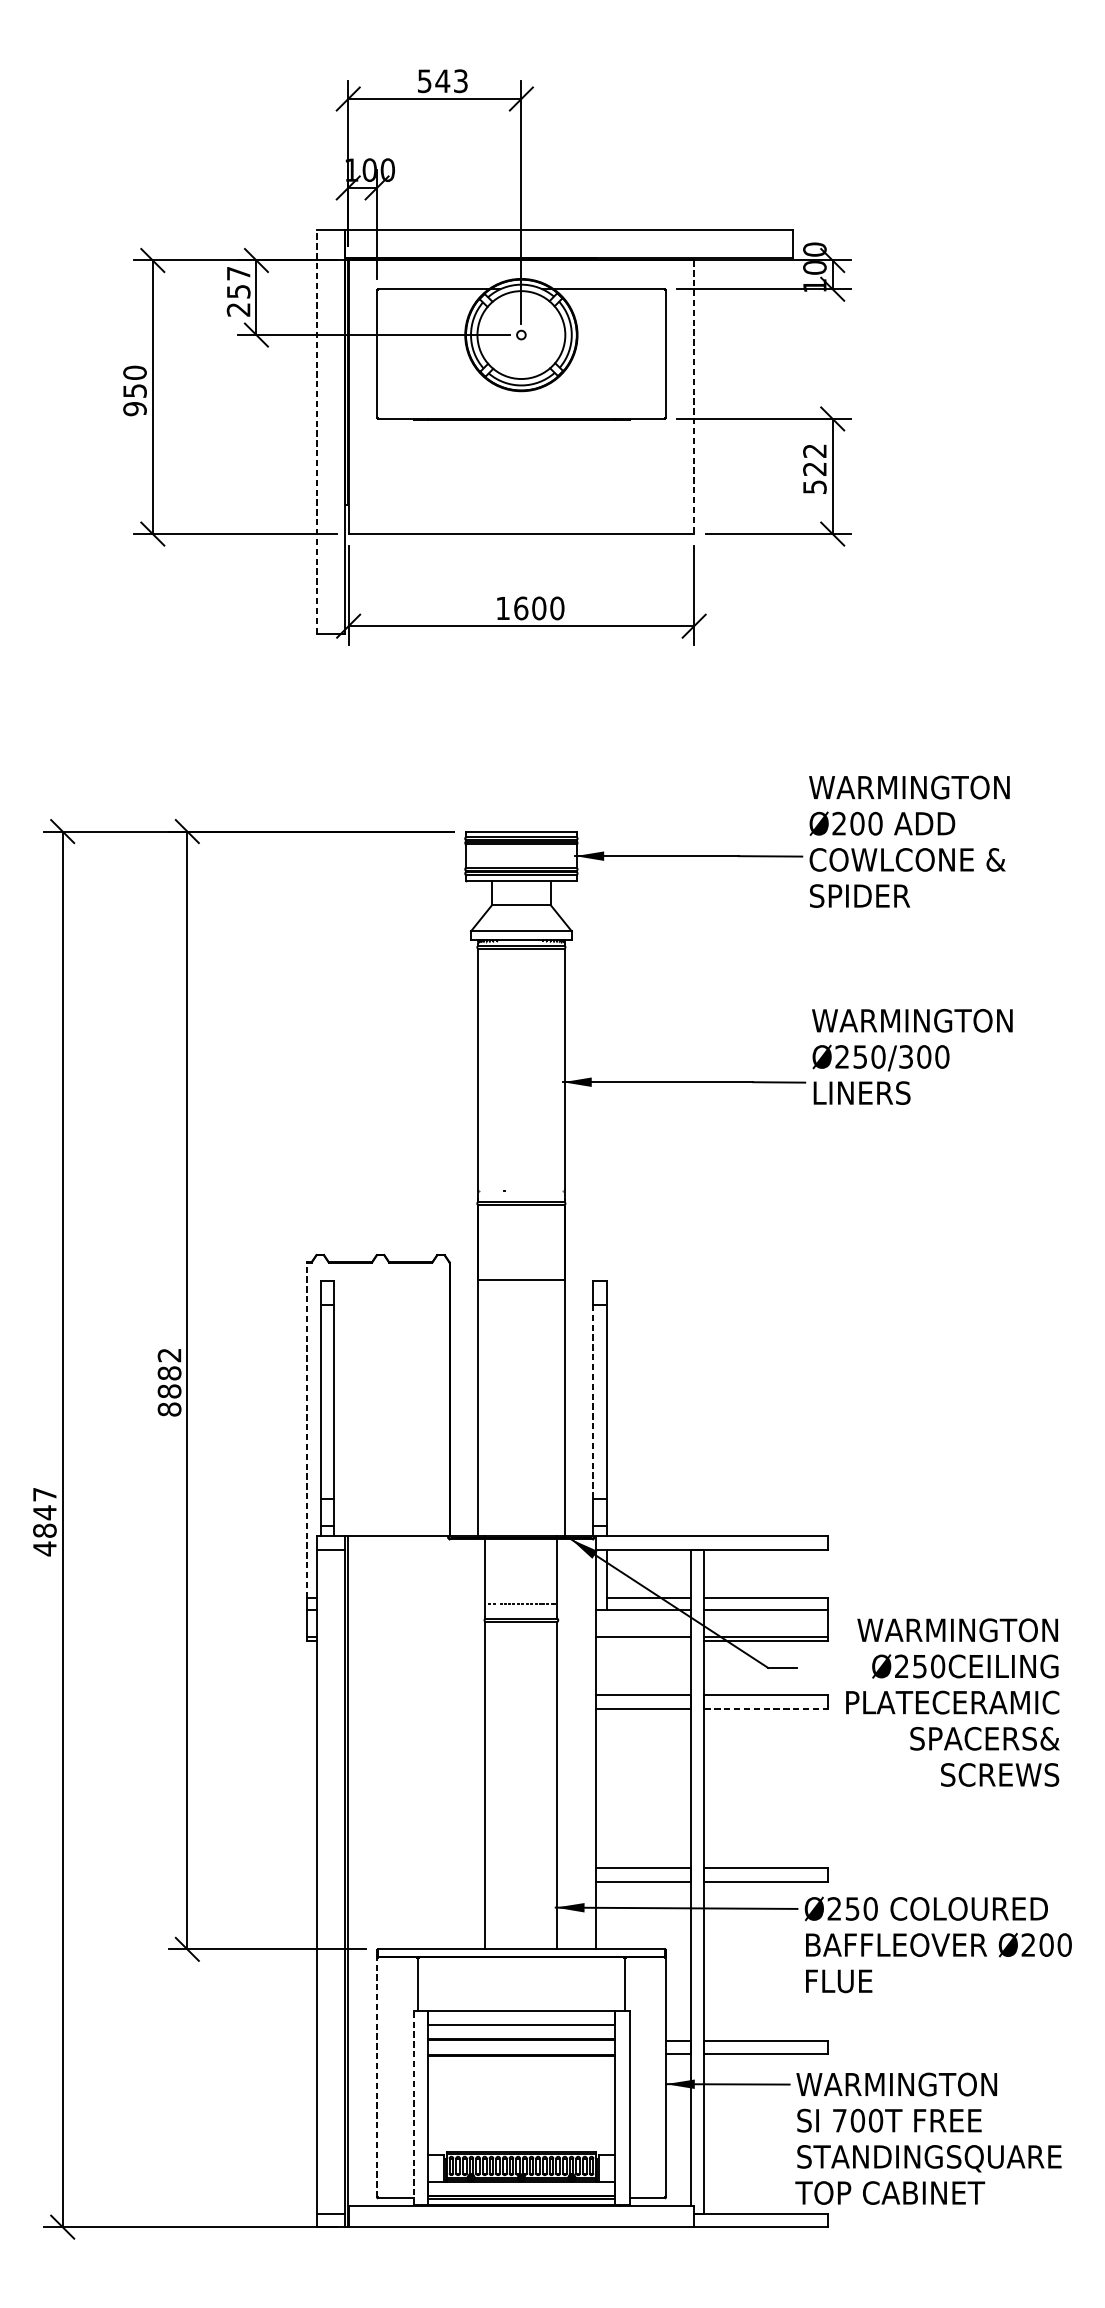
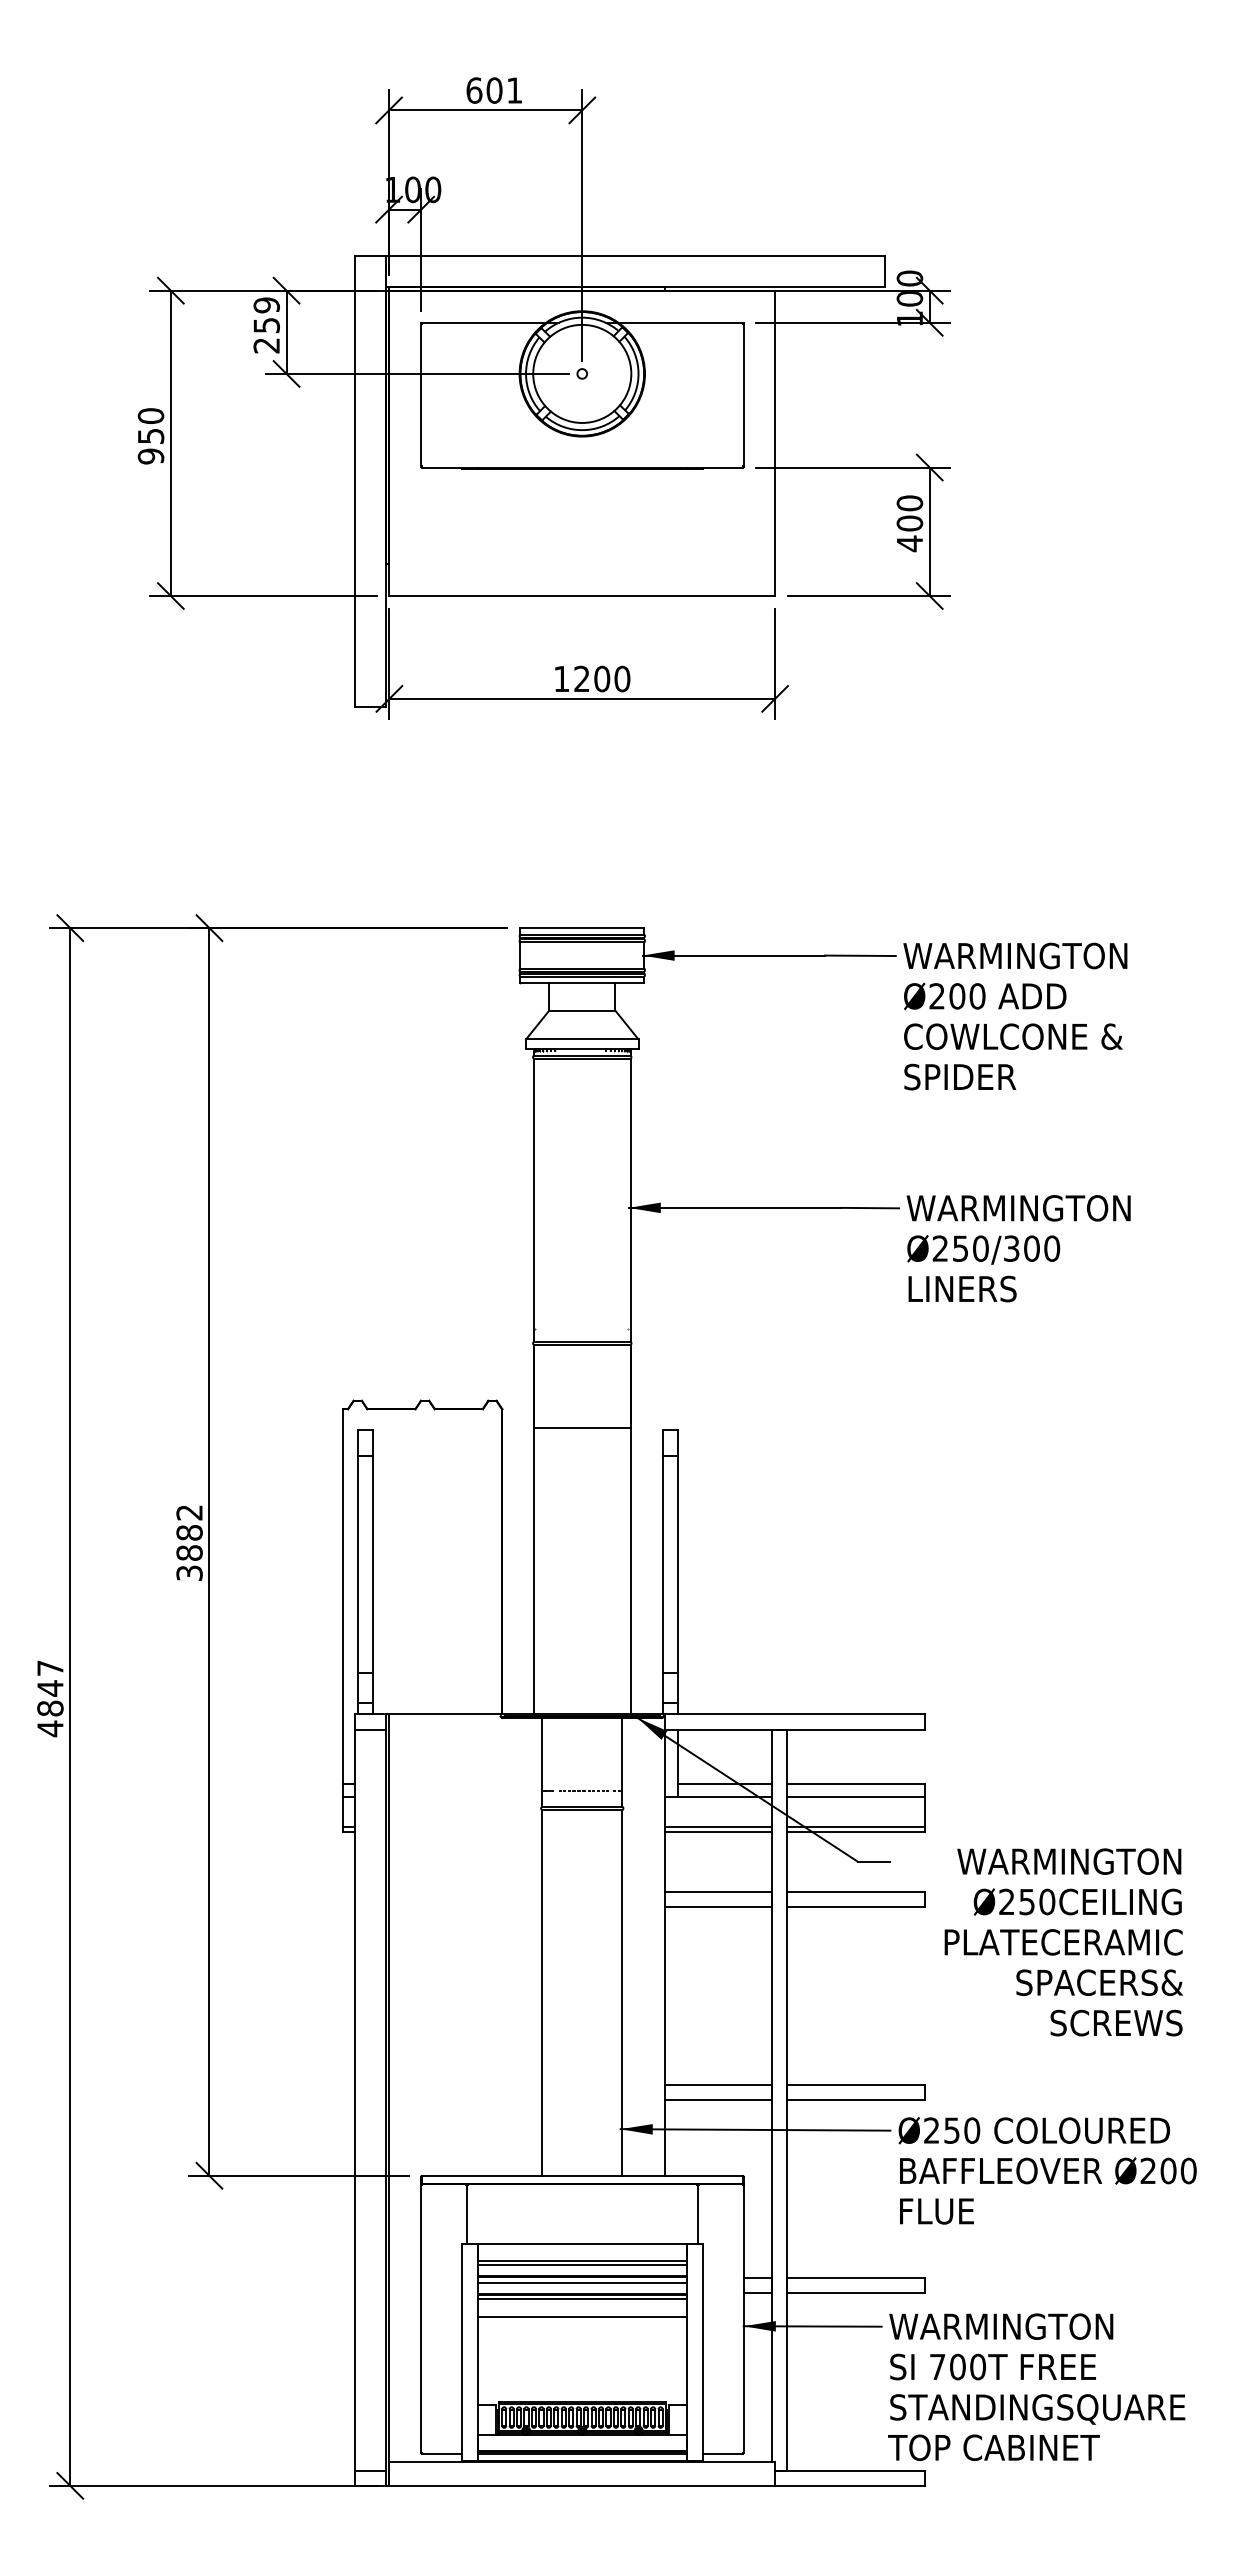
text: (442, 81) -> (494, 90), 543 -> 601
text: (238, 273) -> (266, 305), 257 -> 259
line: (694, 397) -> (775, 443), dashed -> solid
line: (317, 431) -> (354, 481), dashed -> solid
text: (814, 469) -> (909, 523), 522 -> 400
text: (521, 607) -> (582, 678), 1600 -> 1200
text: (909, 841) -> (1015, 1016), moved
text: (912, 1056) -> (1018, 1248), moved
line: (593, 1402) -> (662, 1565), dashed -> solid
text: (169, 1409) -> (189, 1573), 8882 -> 3882
line: (307, 1429) -> (343, 1595), dashed -> solid
line: (643, 1640) -> (718, 1831), added
text: (952, 1702) -> (1063, 1942), moved
line: (766, 1709) -> (855, 1907), dashed -> solid
line: (520, 2028) -> (581, 2264), added
line: (520, 2044) -> (581, 2282), added
line: (520, 2060) -> (581, 2299), added
line: (520, 2076) -> (581, 2317), added
line: (377, 2077) -> (421, 2318), dashed -> solid
line: (413, 2107) -> (461, 2352), dashed -> solid

